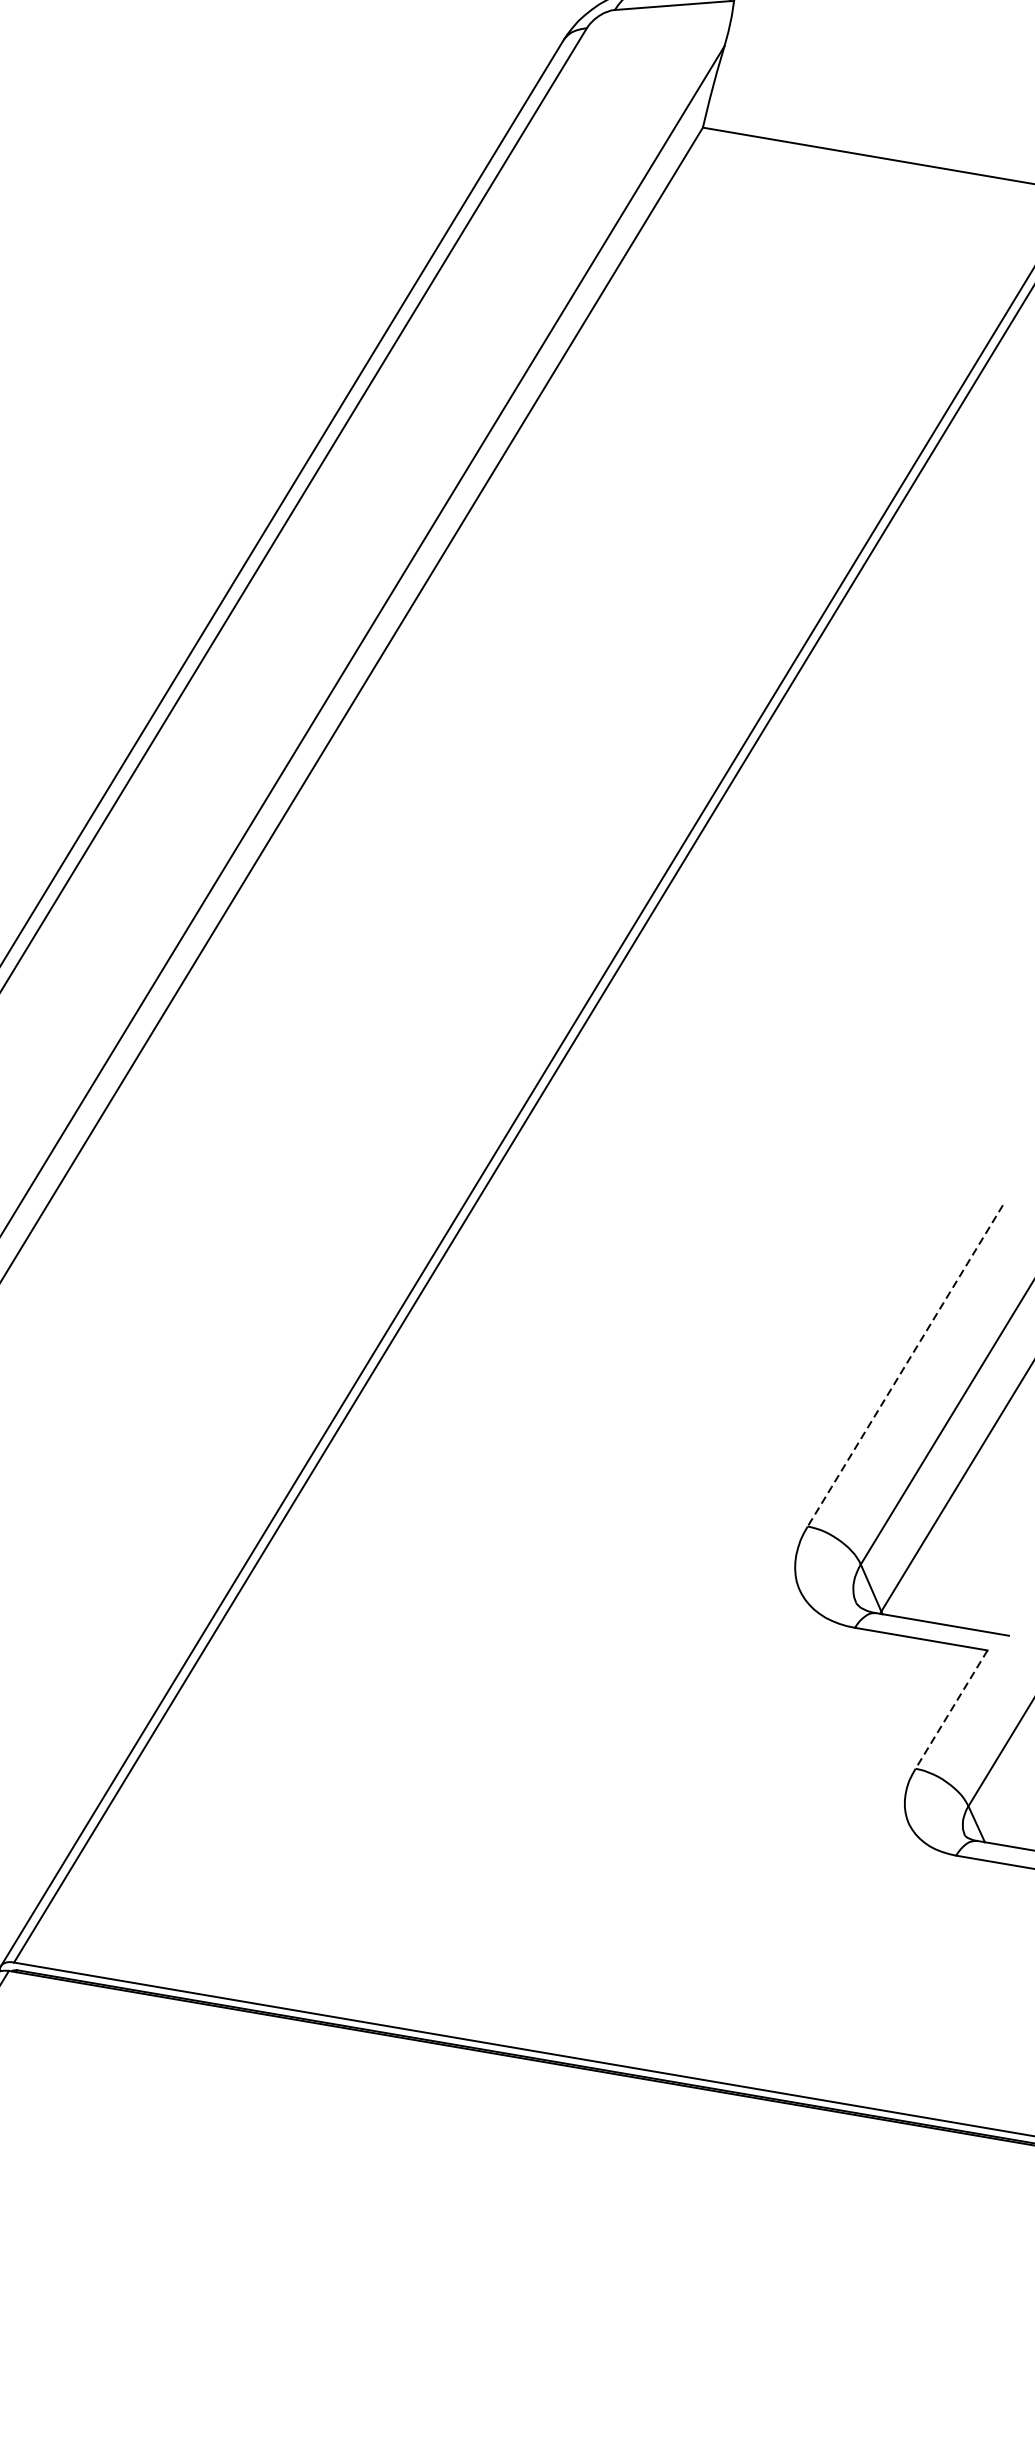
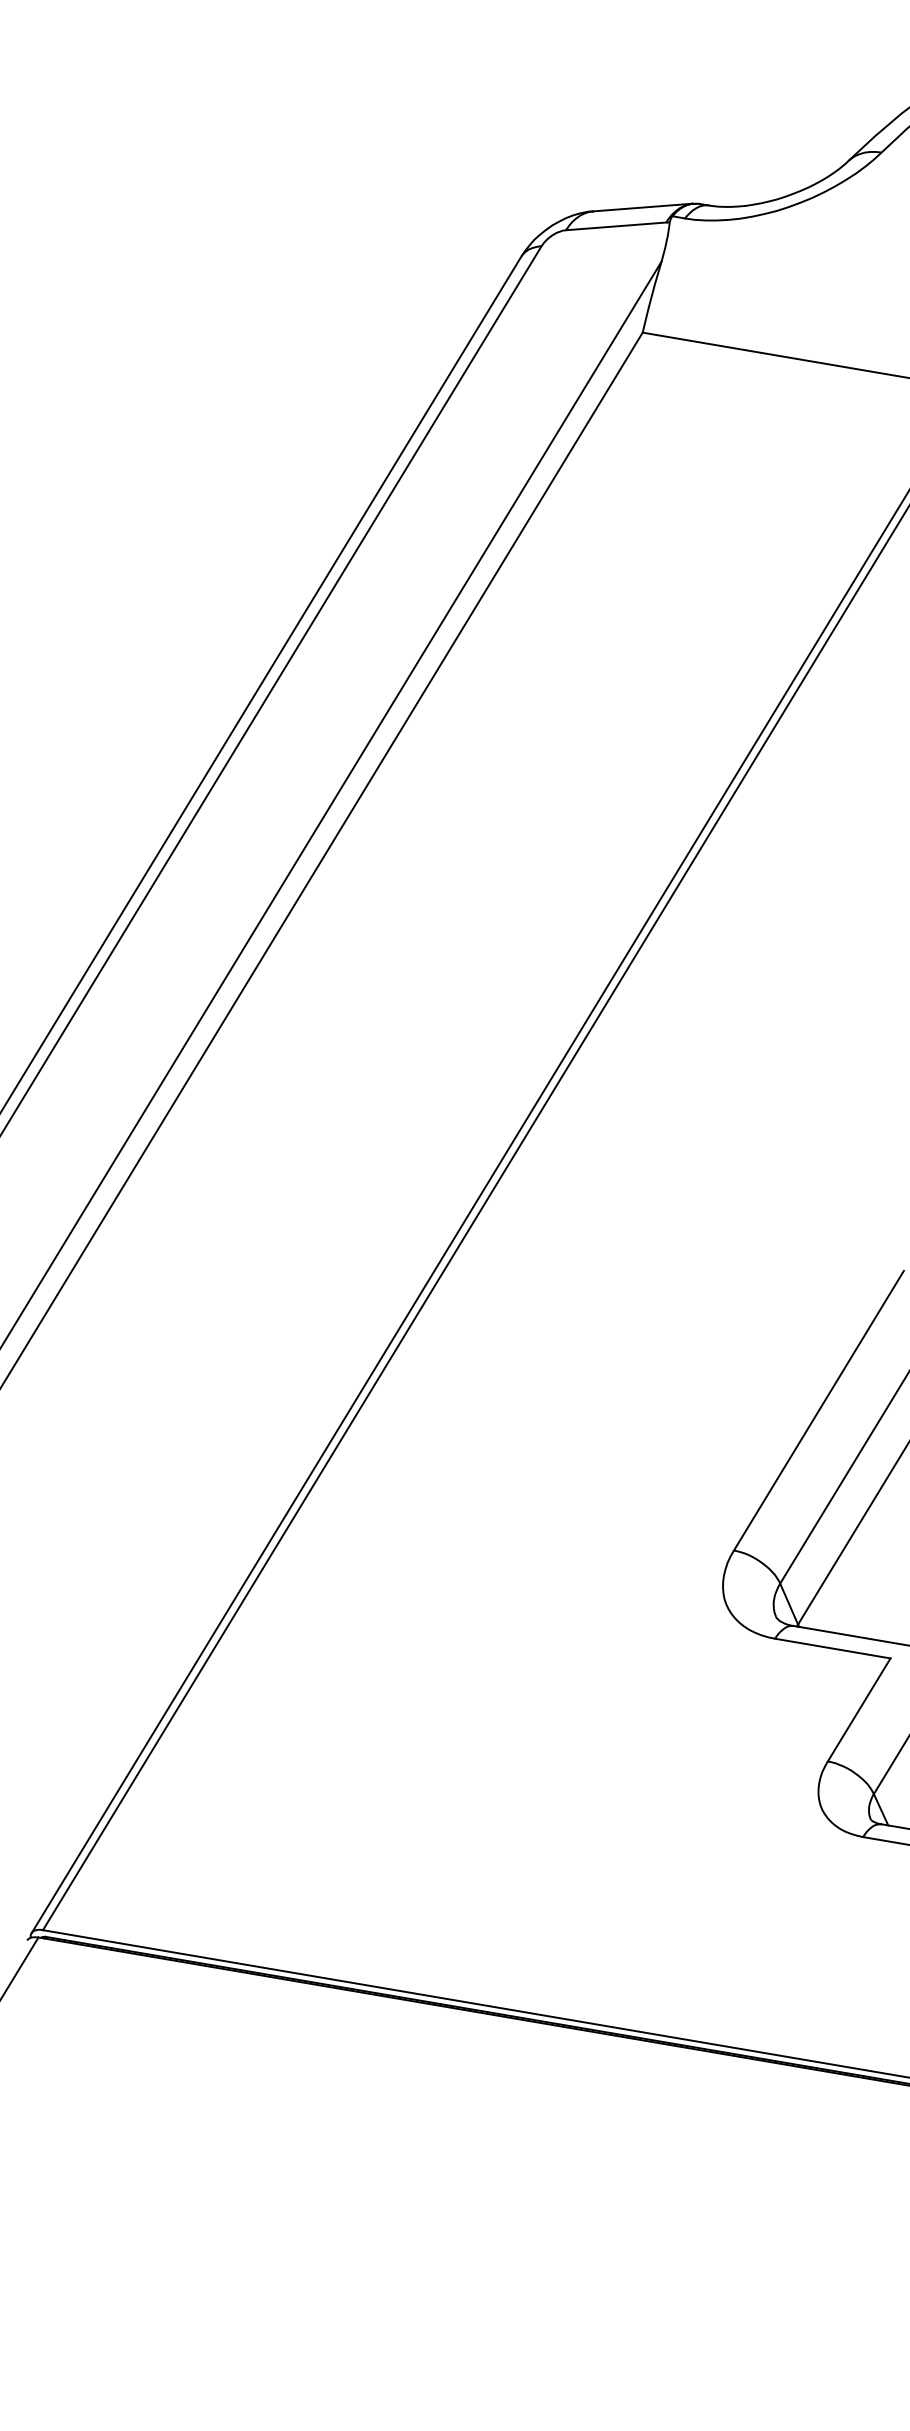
line: (904, 1365) -> (818, 1410), dashed -> solid
line: (950, 1710) -> (858, 1710), dashed -> solid

